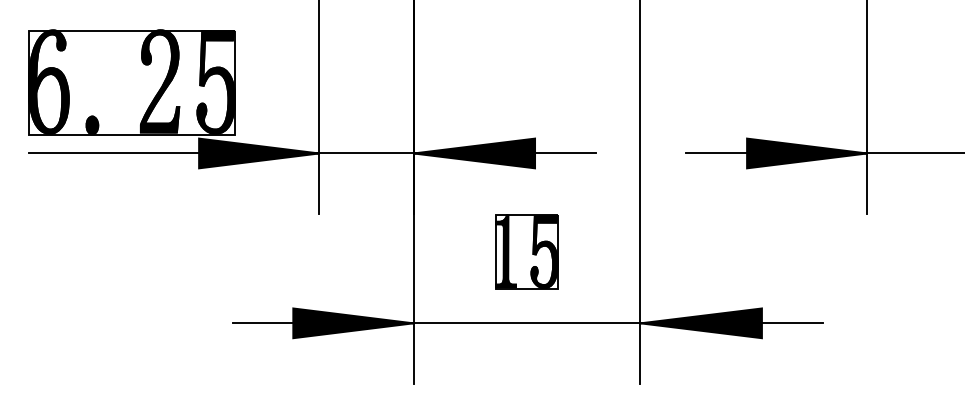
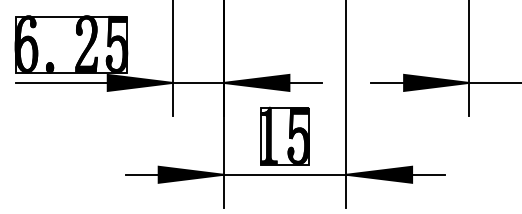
part: (525, 250) -> (284, 135), size x1.43

